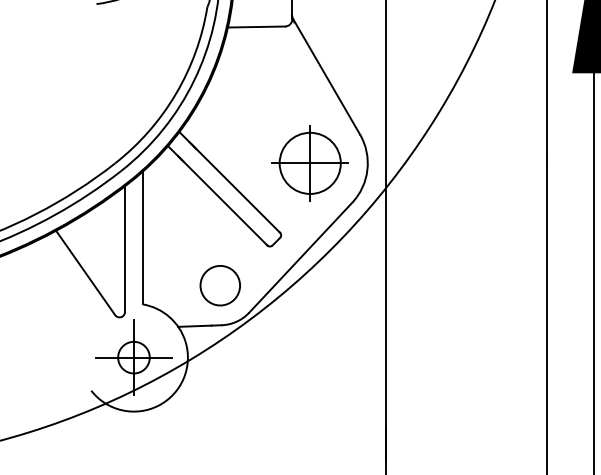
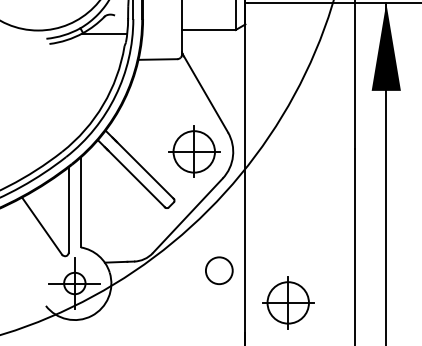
circle: (220, 285) -> (219, 270), moved
part: (449, 385) -> (288, 302), added

